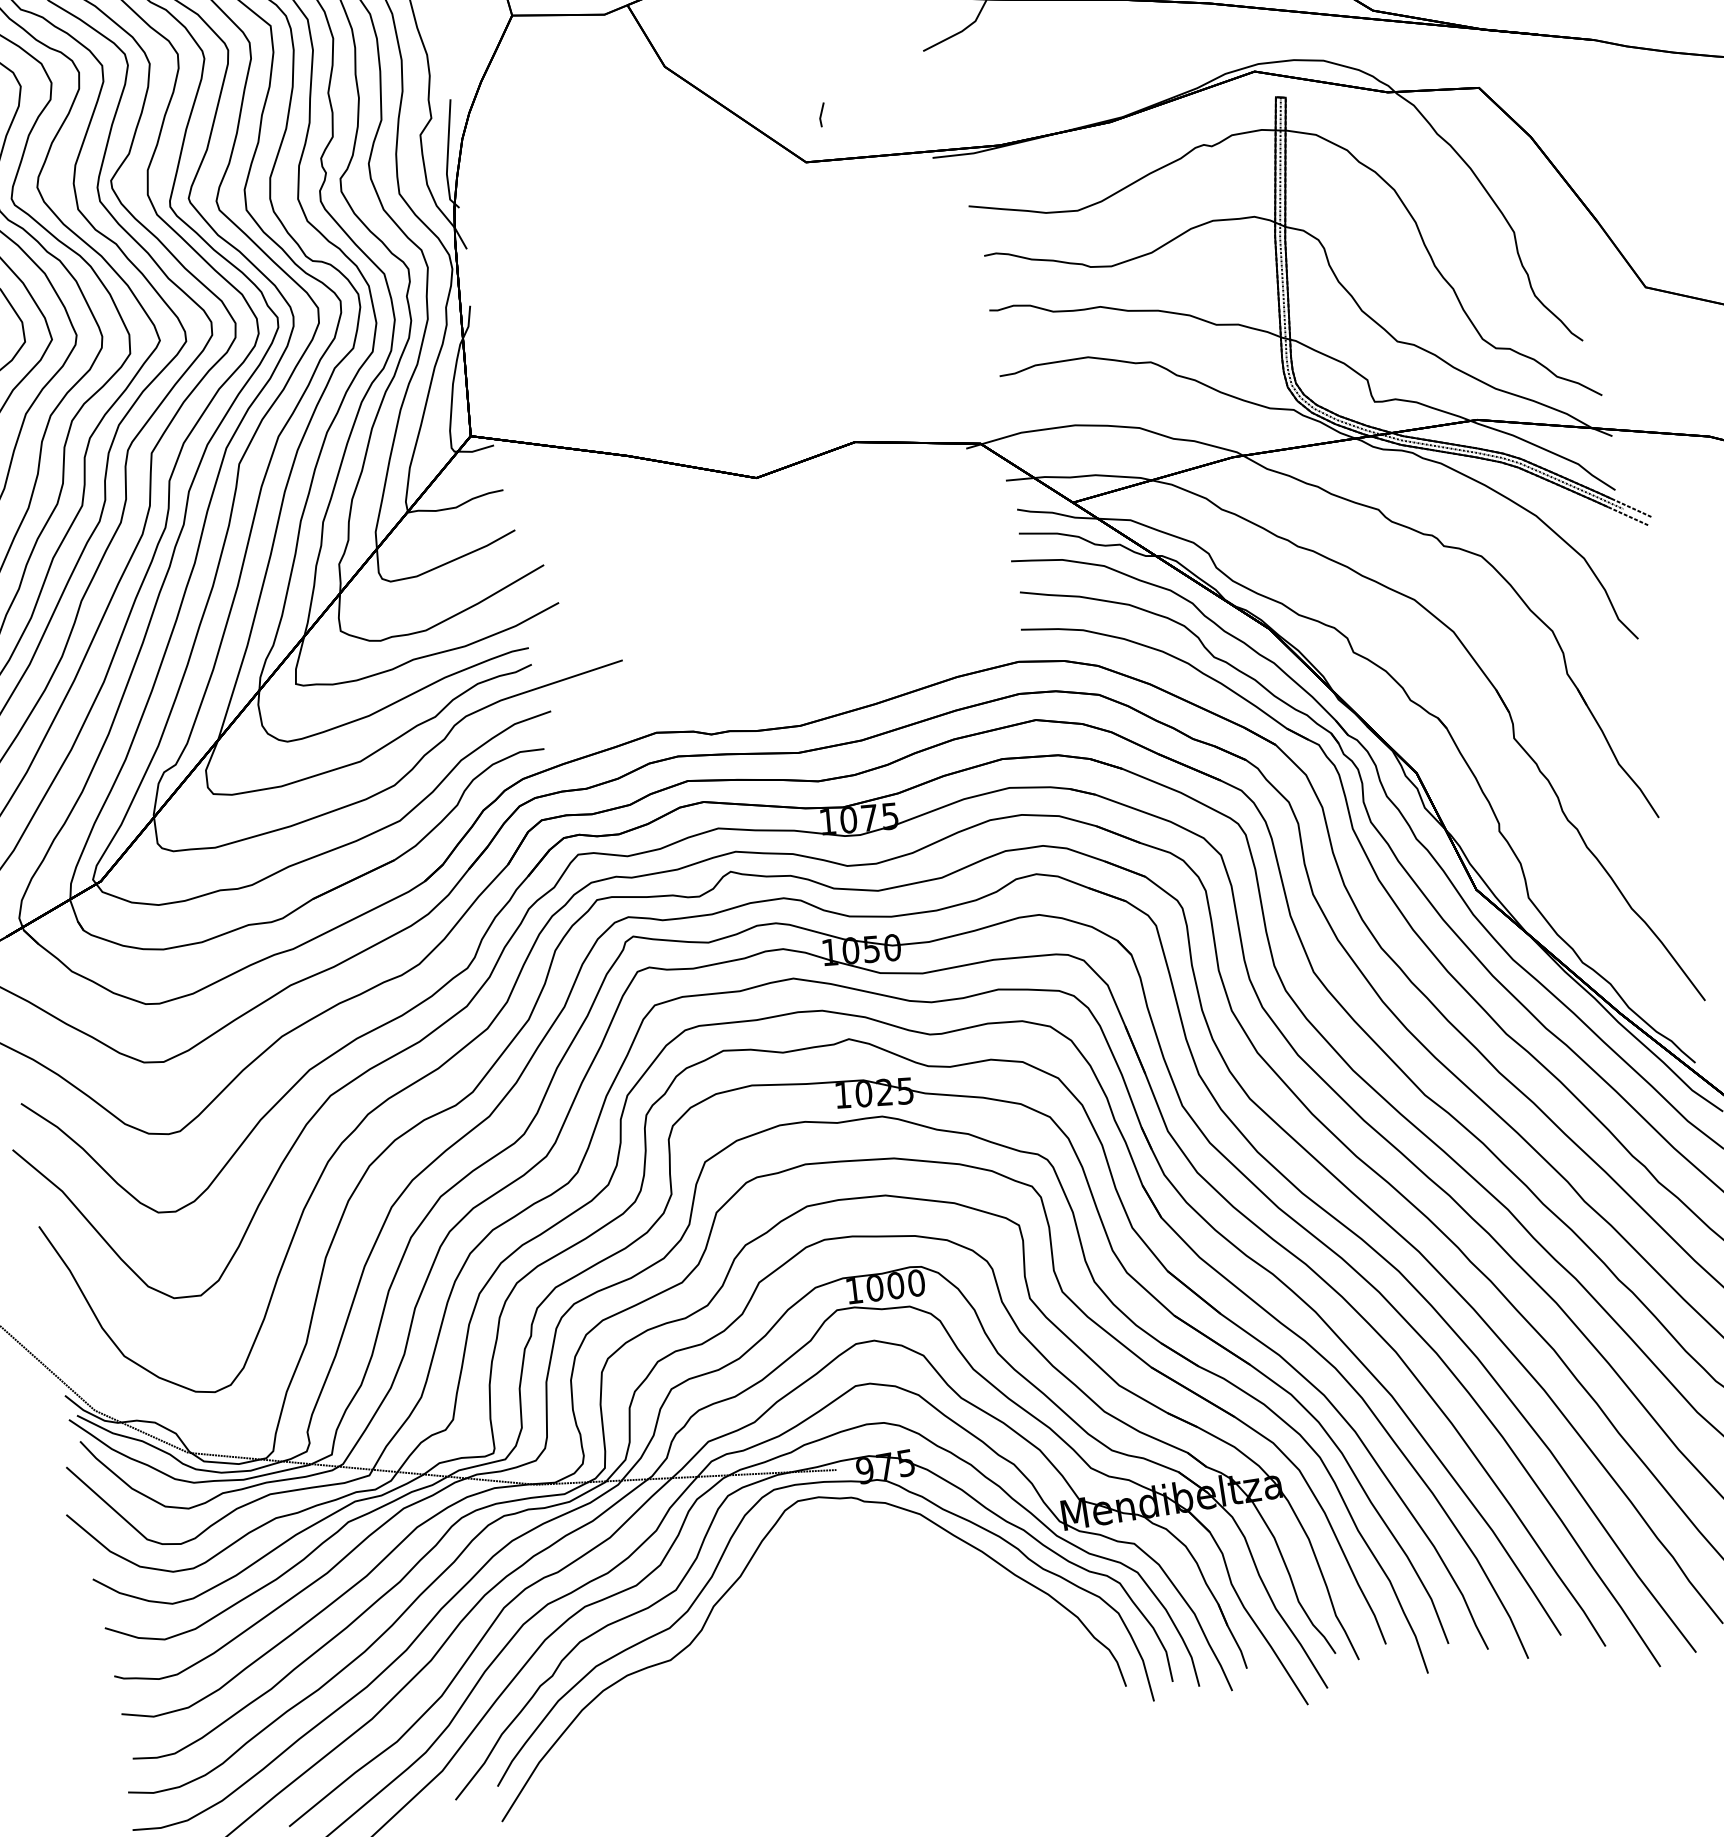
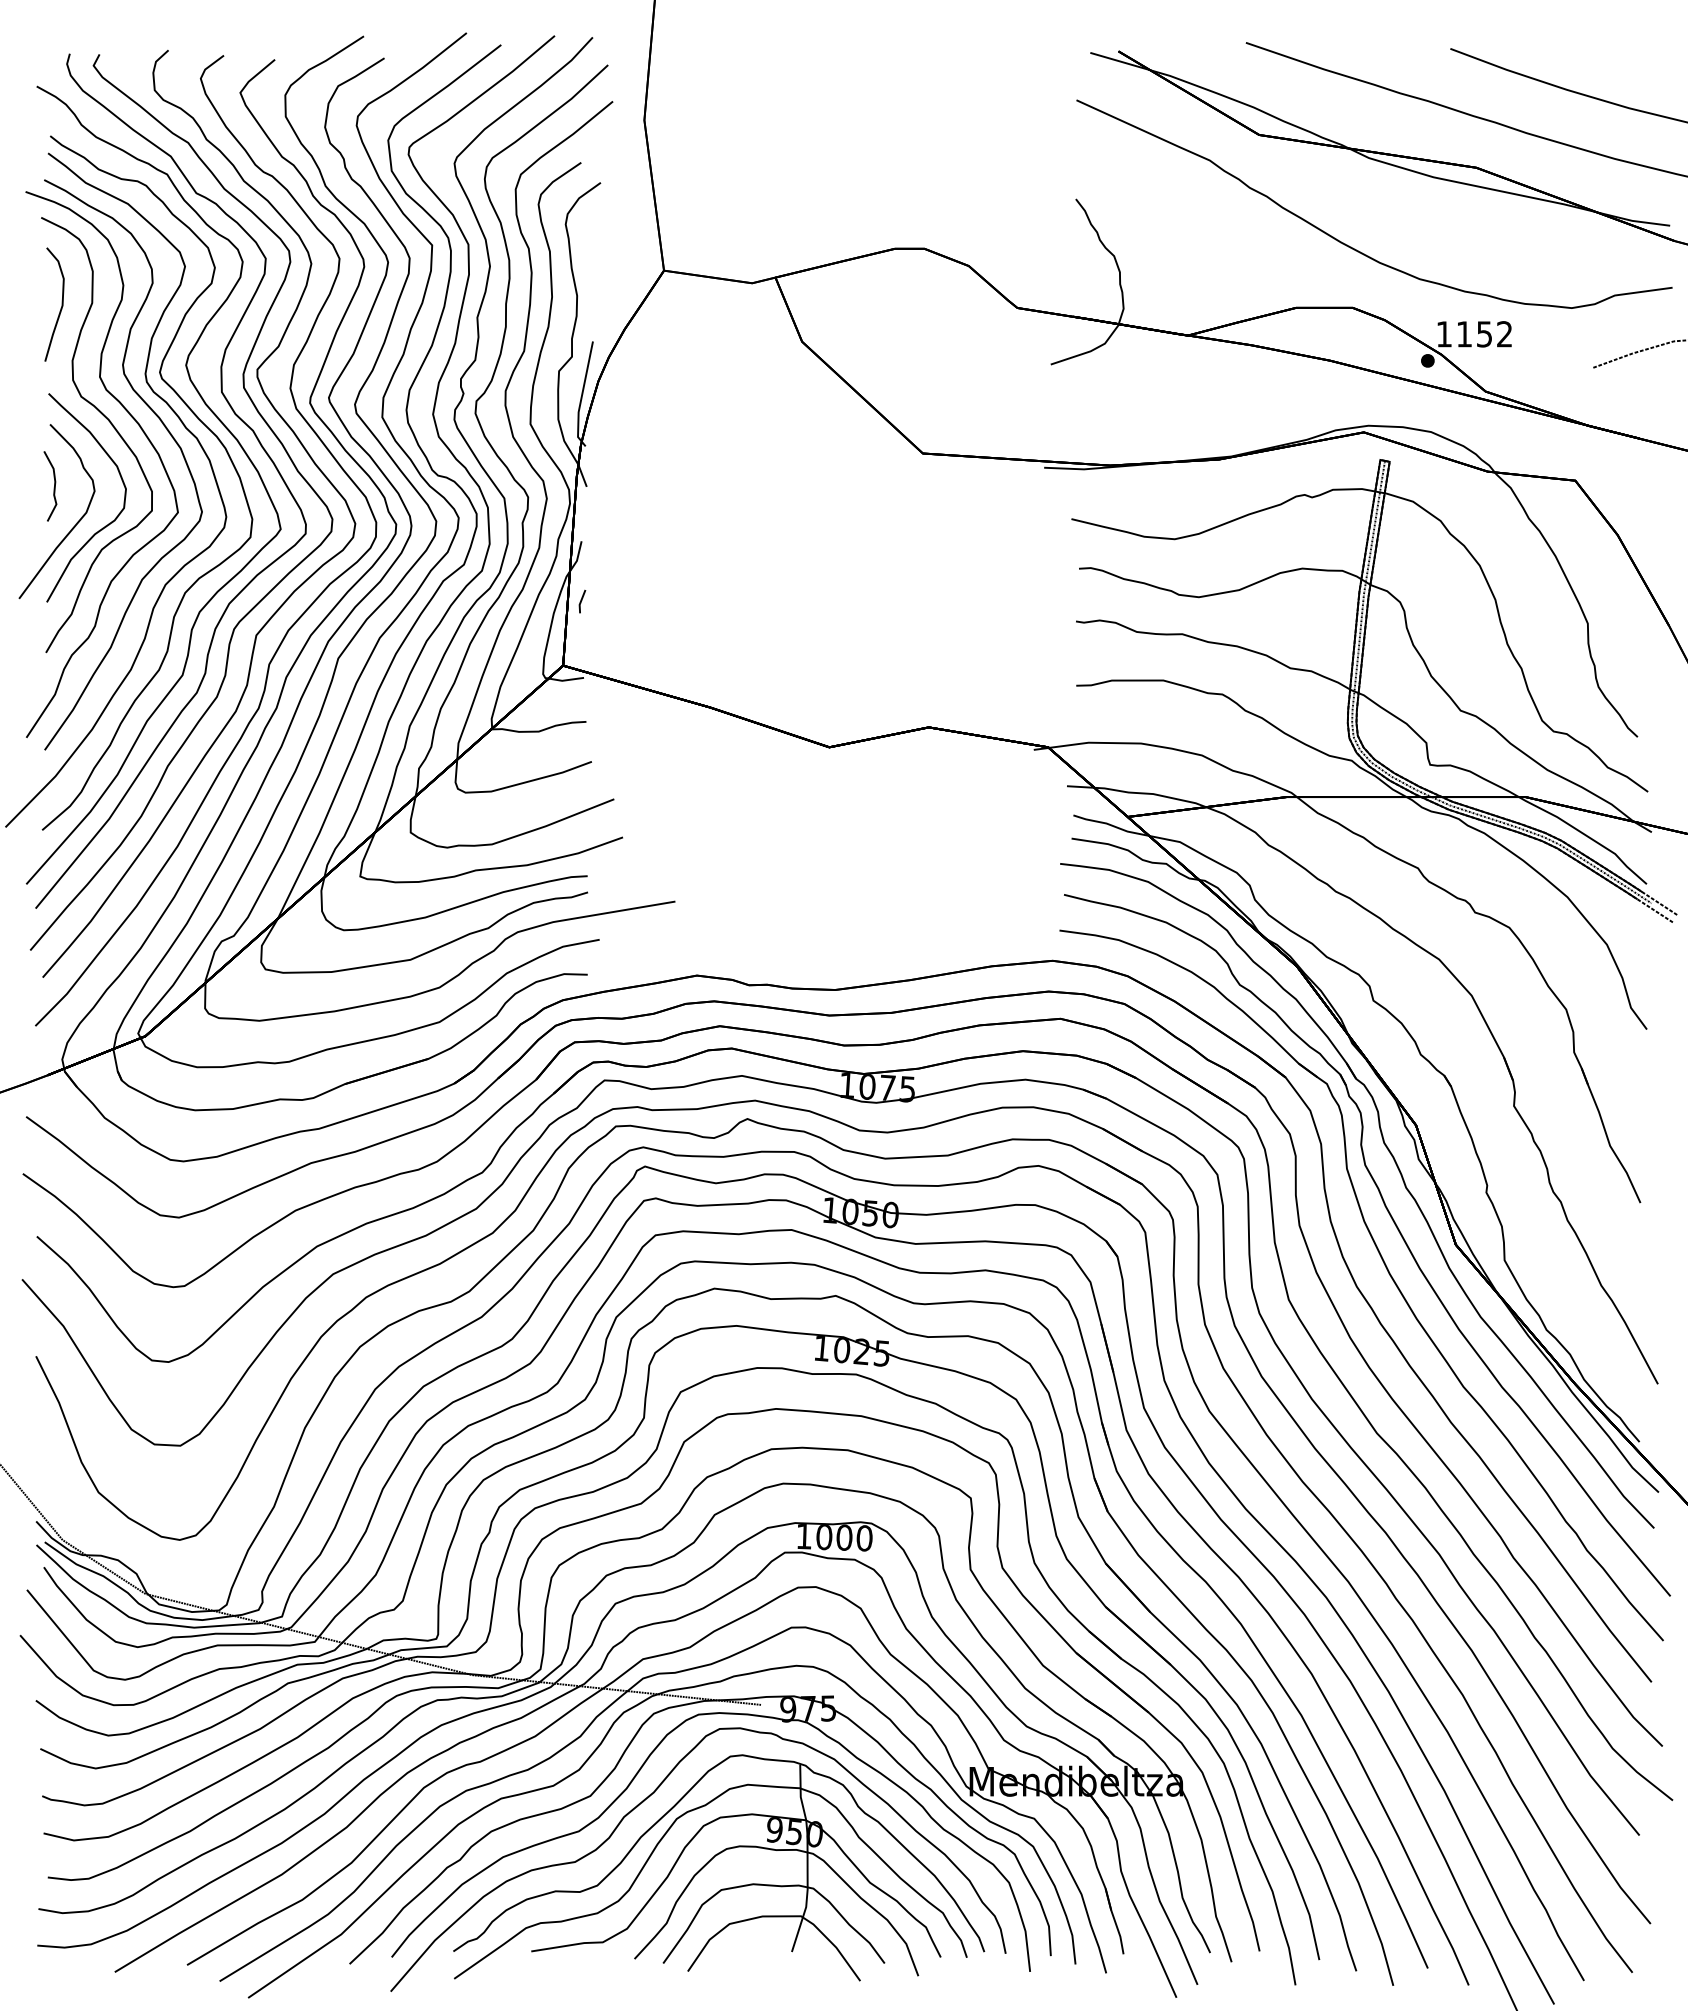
line: (822, 113) -> (582, 600), moved
part: (810, 1636) -> (712, 1859), added

